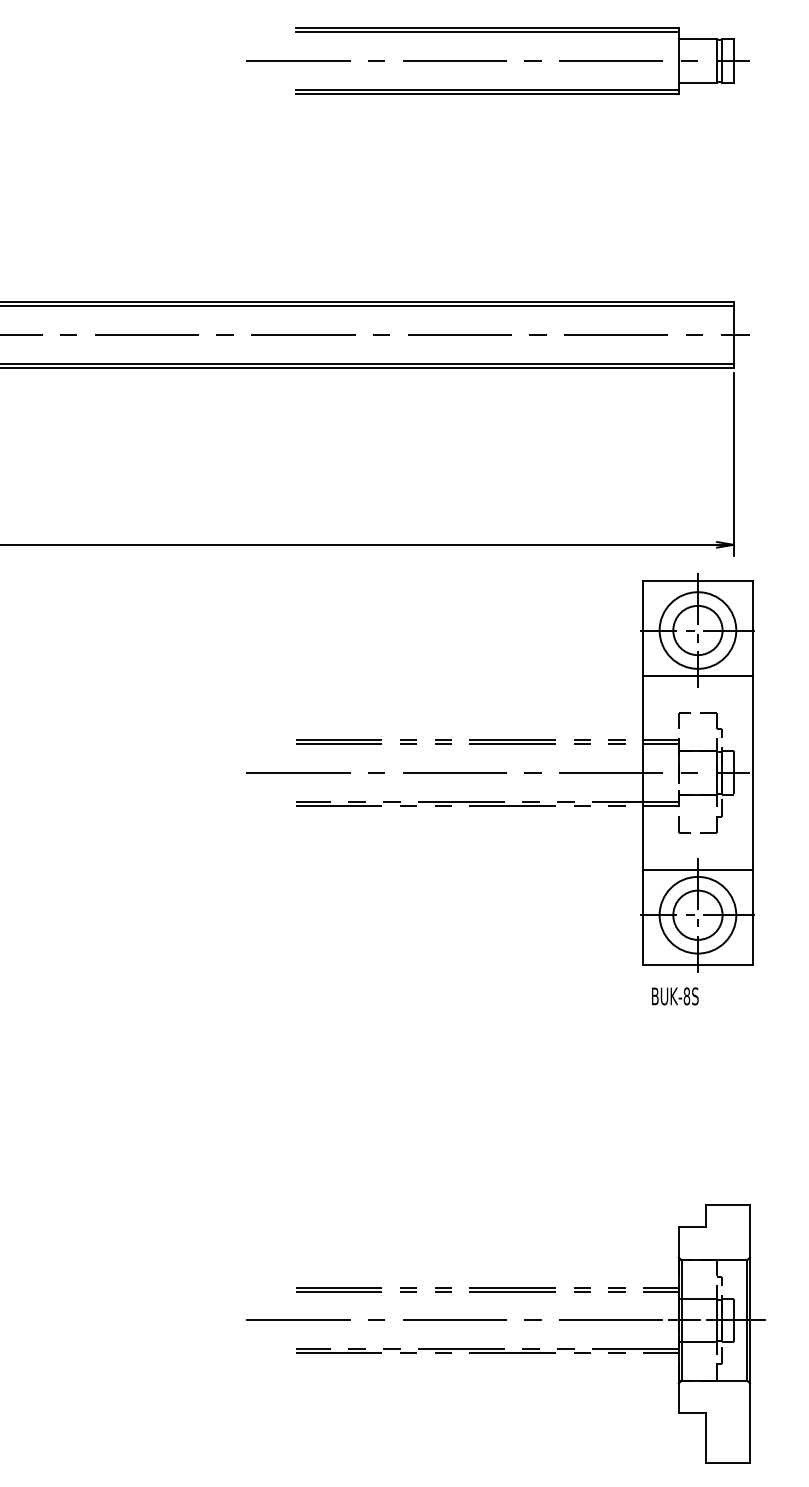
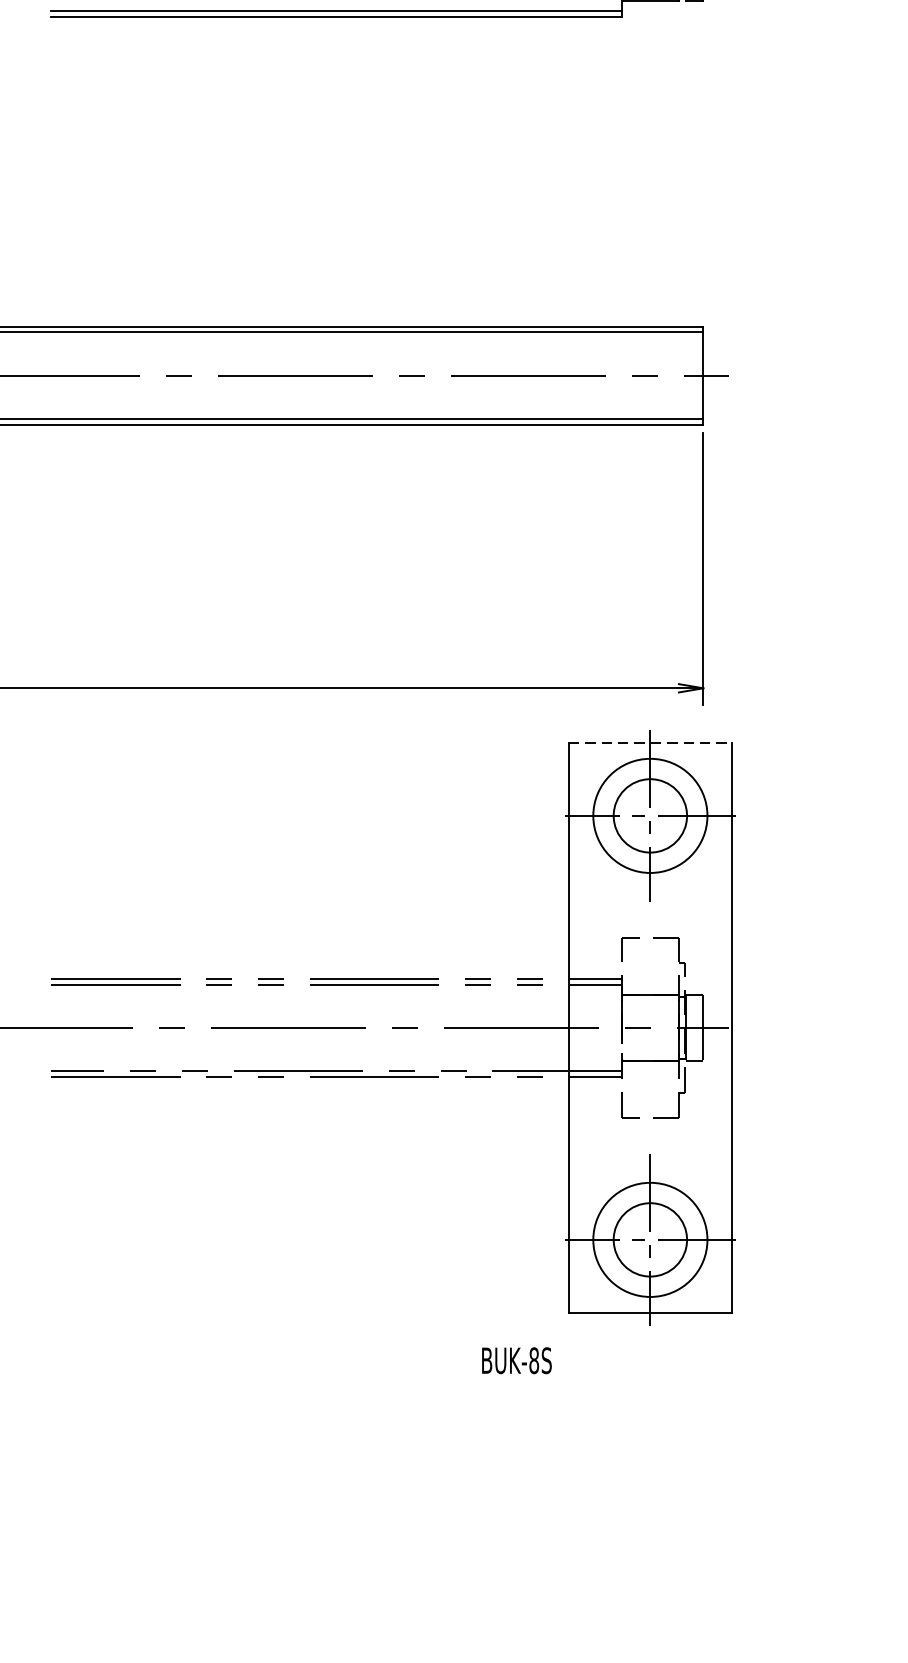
line: (697, 581) -> (649, 742), solid -> dashed
line: (697, 675) -> (649, 882), removed
line: (697, 870) -> (649, 1173), removed
text: (675, 996) -> (517, 1360), moved

